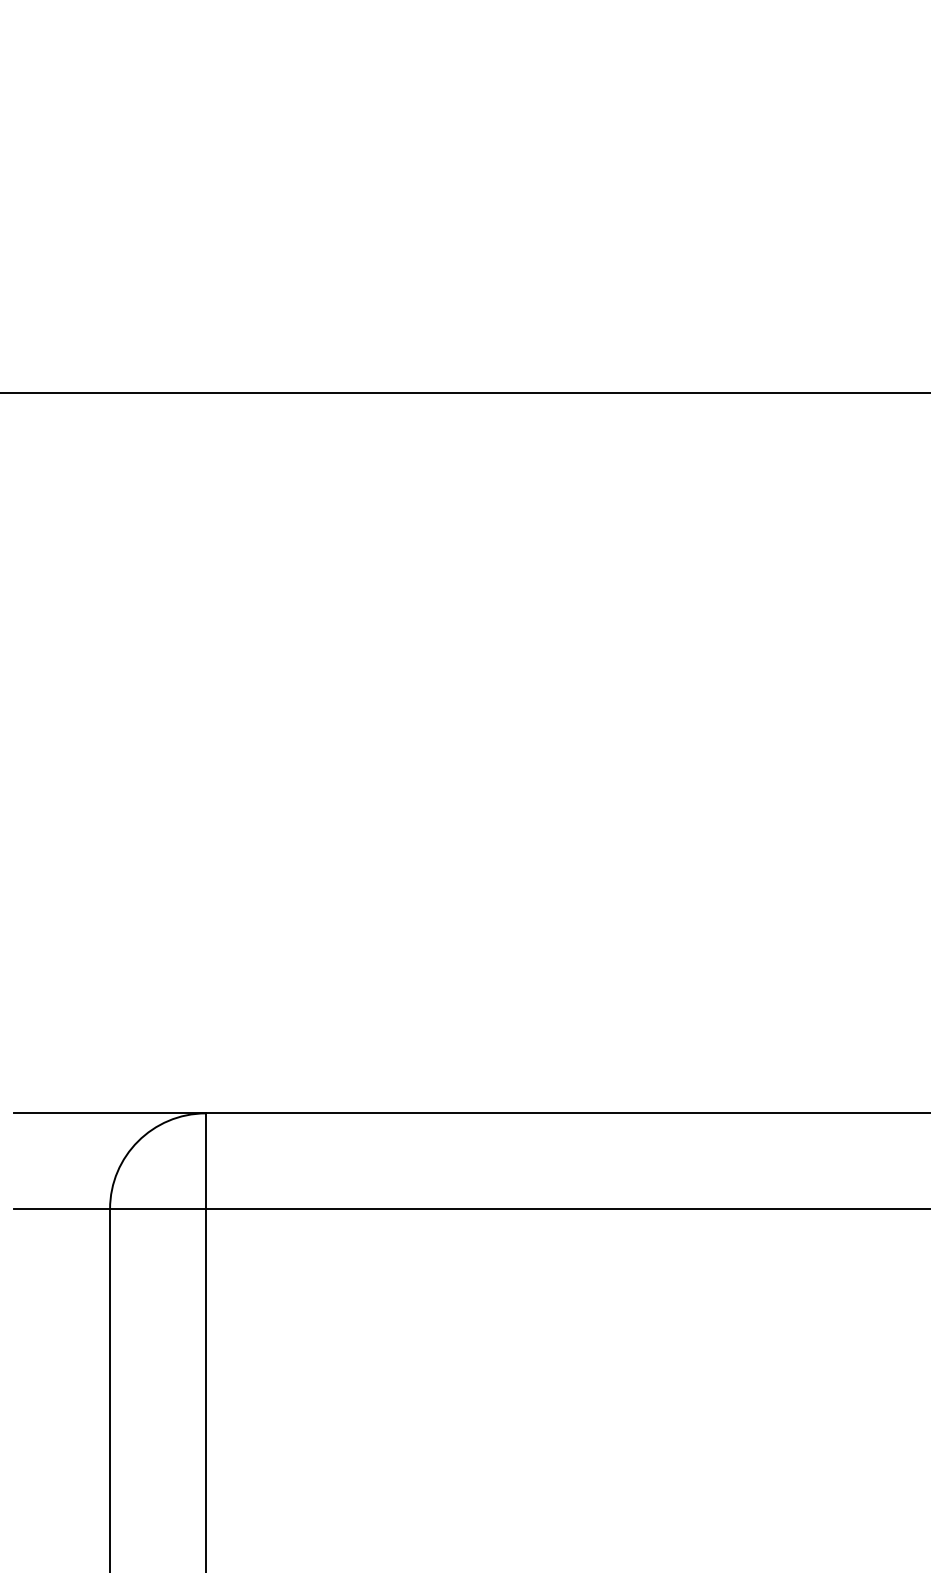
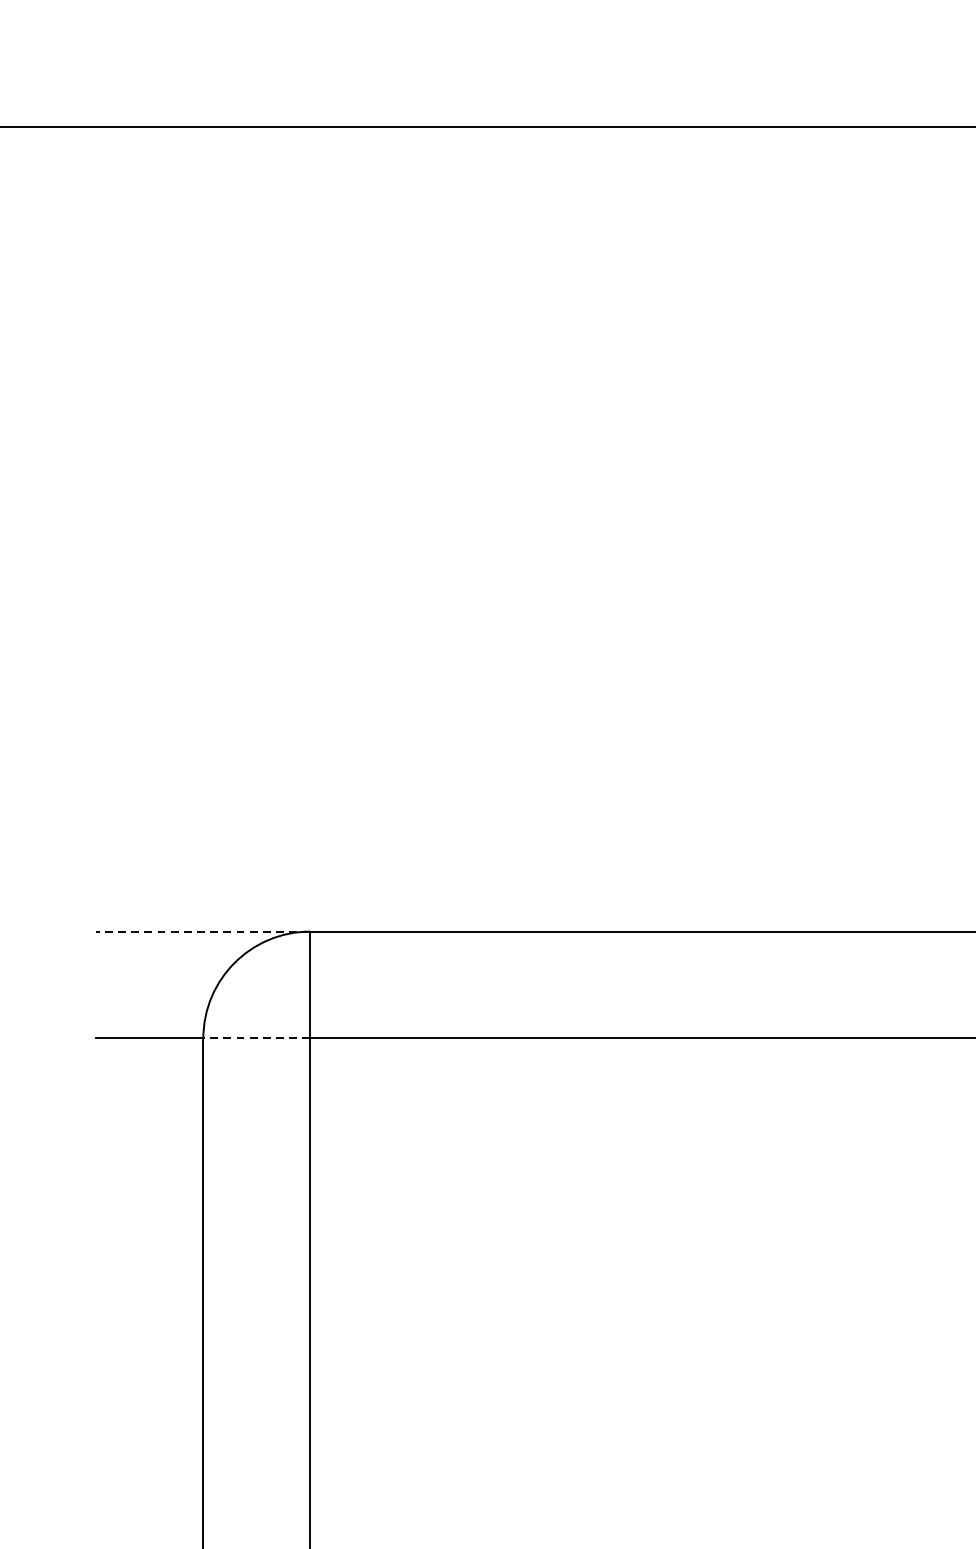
line: (110, 1113) -> (203, 931), solid -> dashed
line: (157, 1209) -> (256, 1038), solid -> dashed

